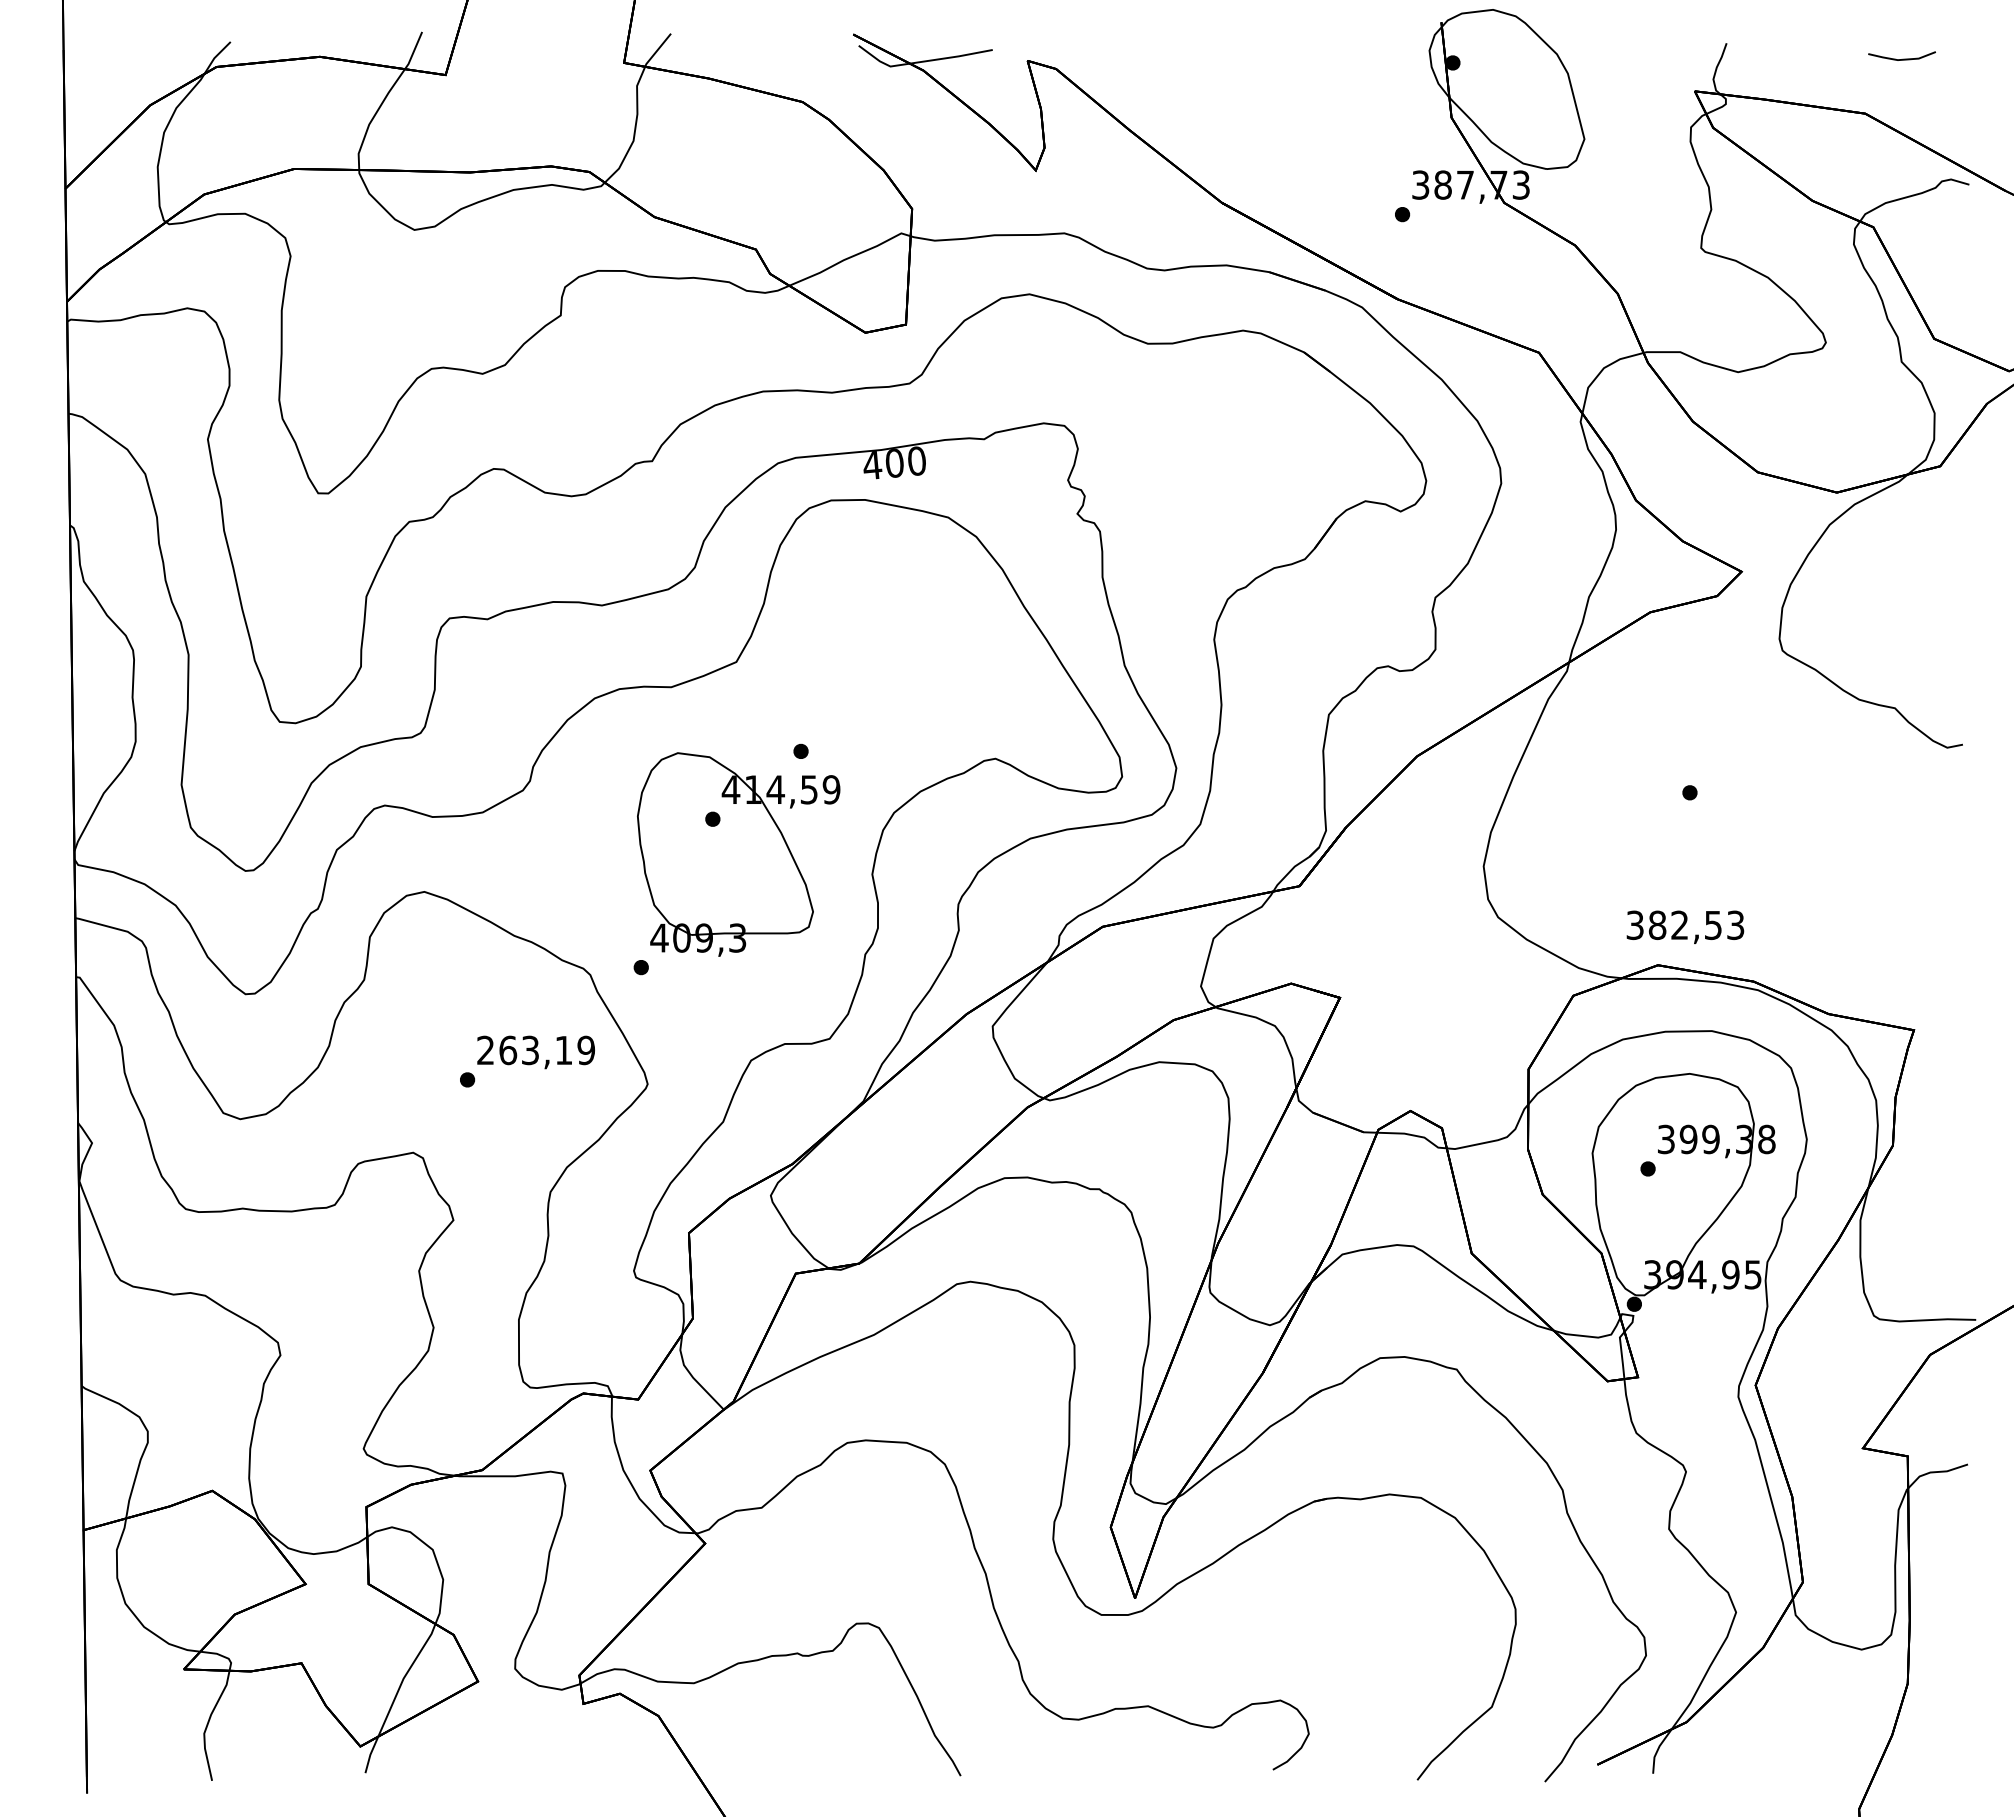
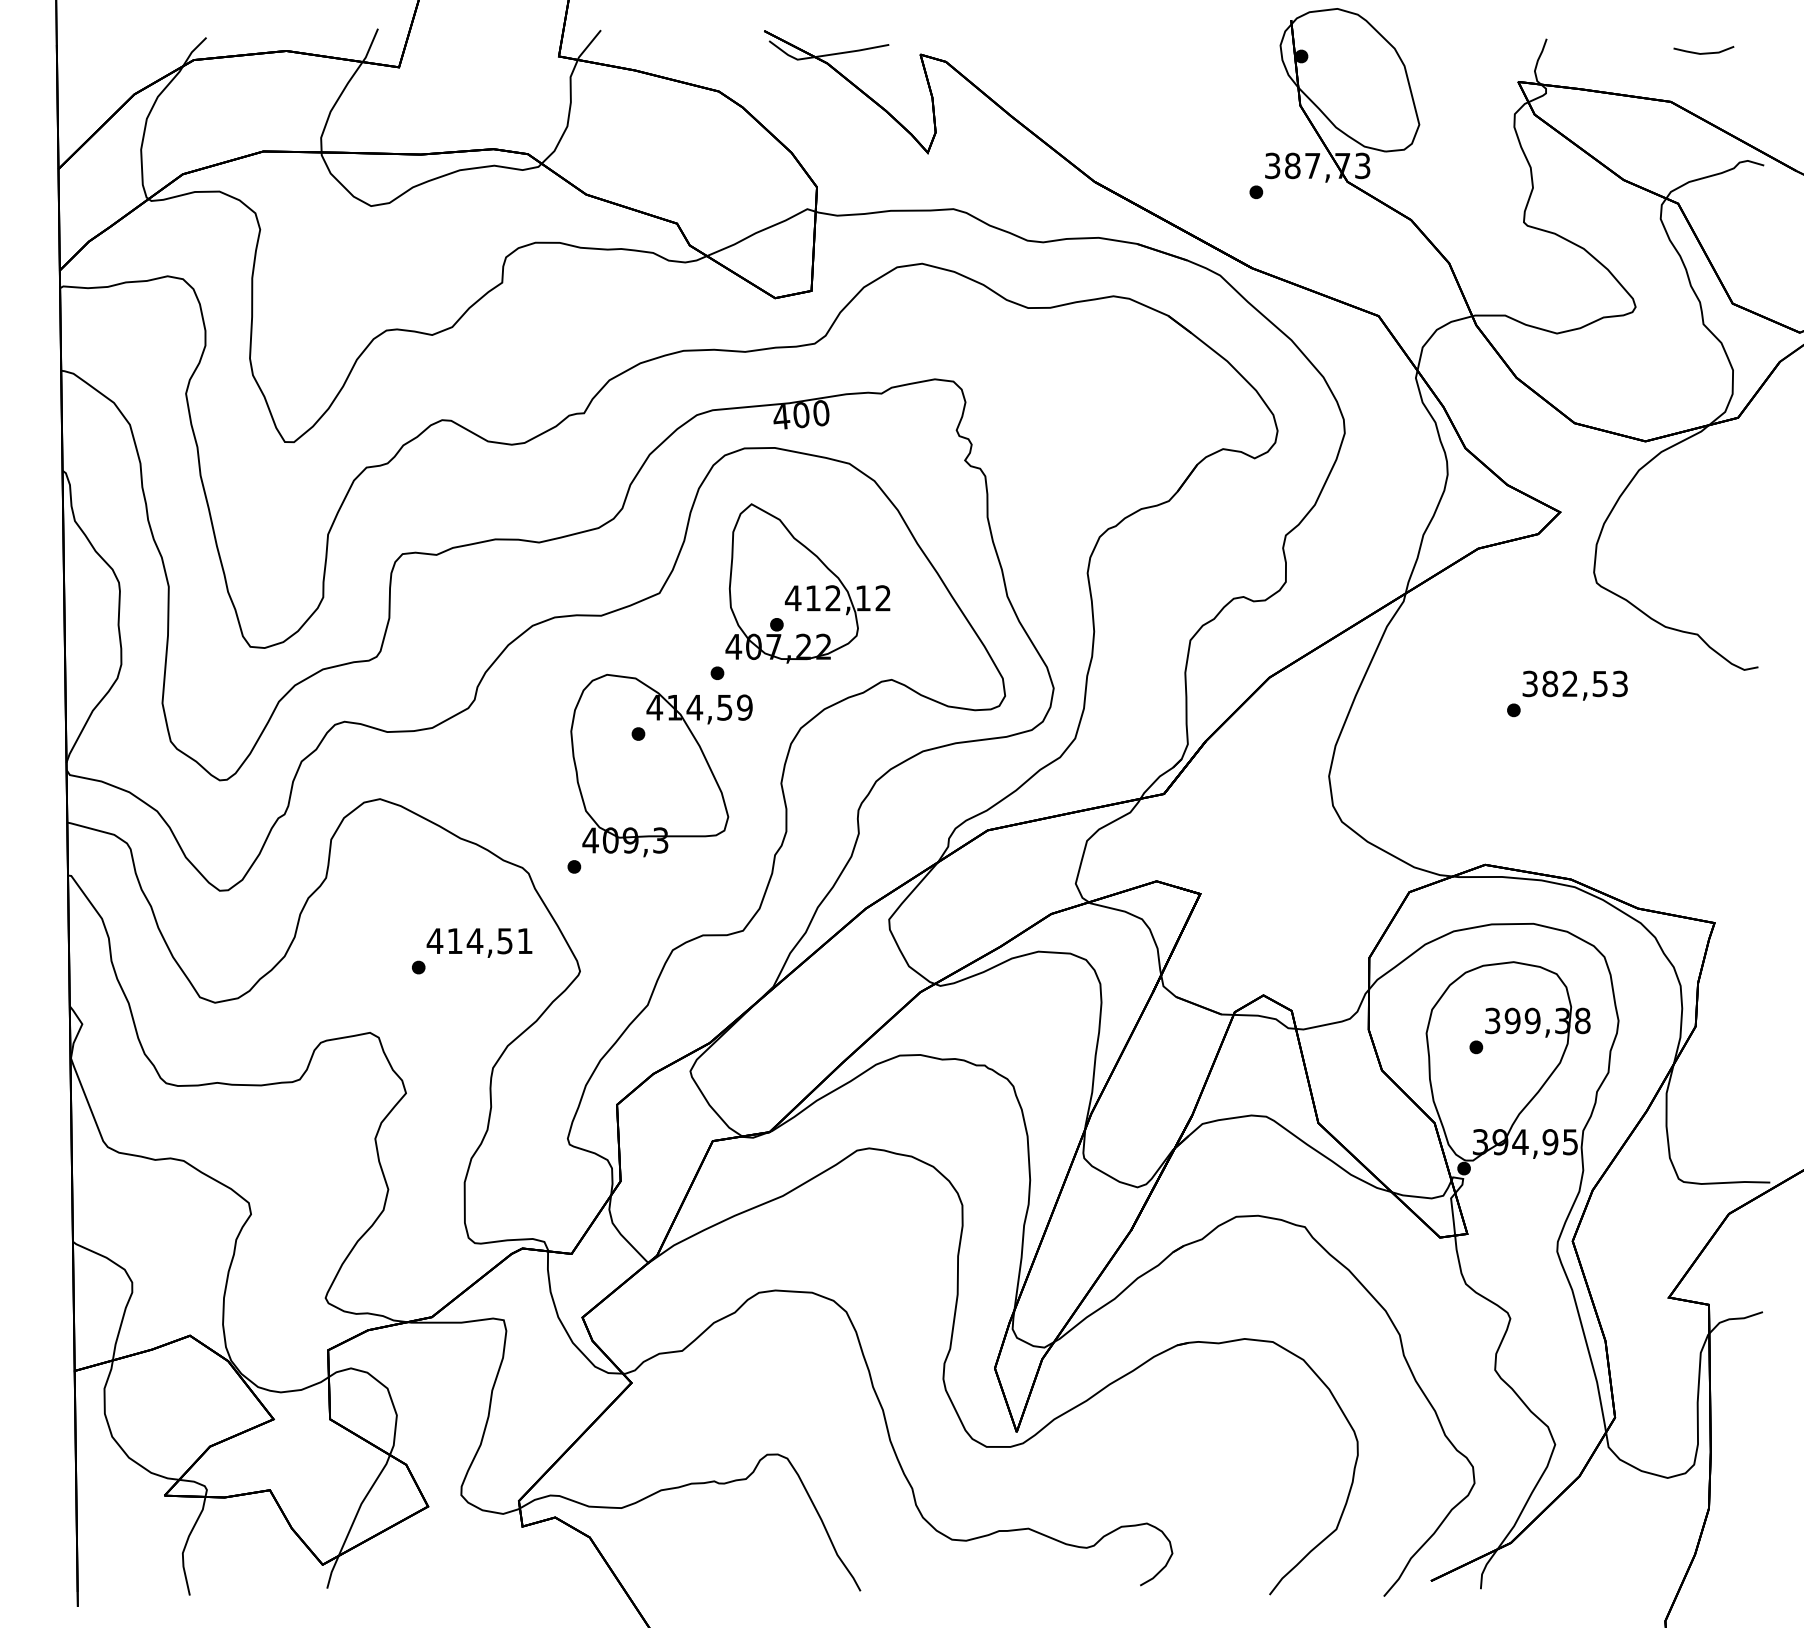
part: (901, 650) -> (807, 582), added
text: (1685, 926) -> (1575, 684), moved
text: (535, 1050) -> (479, 941), 263,19 -> 414,51

